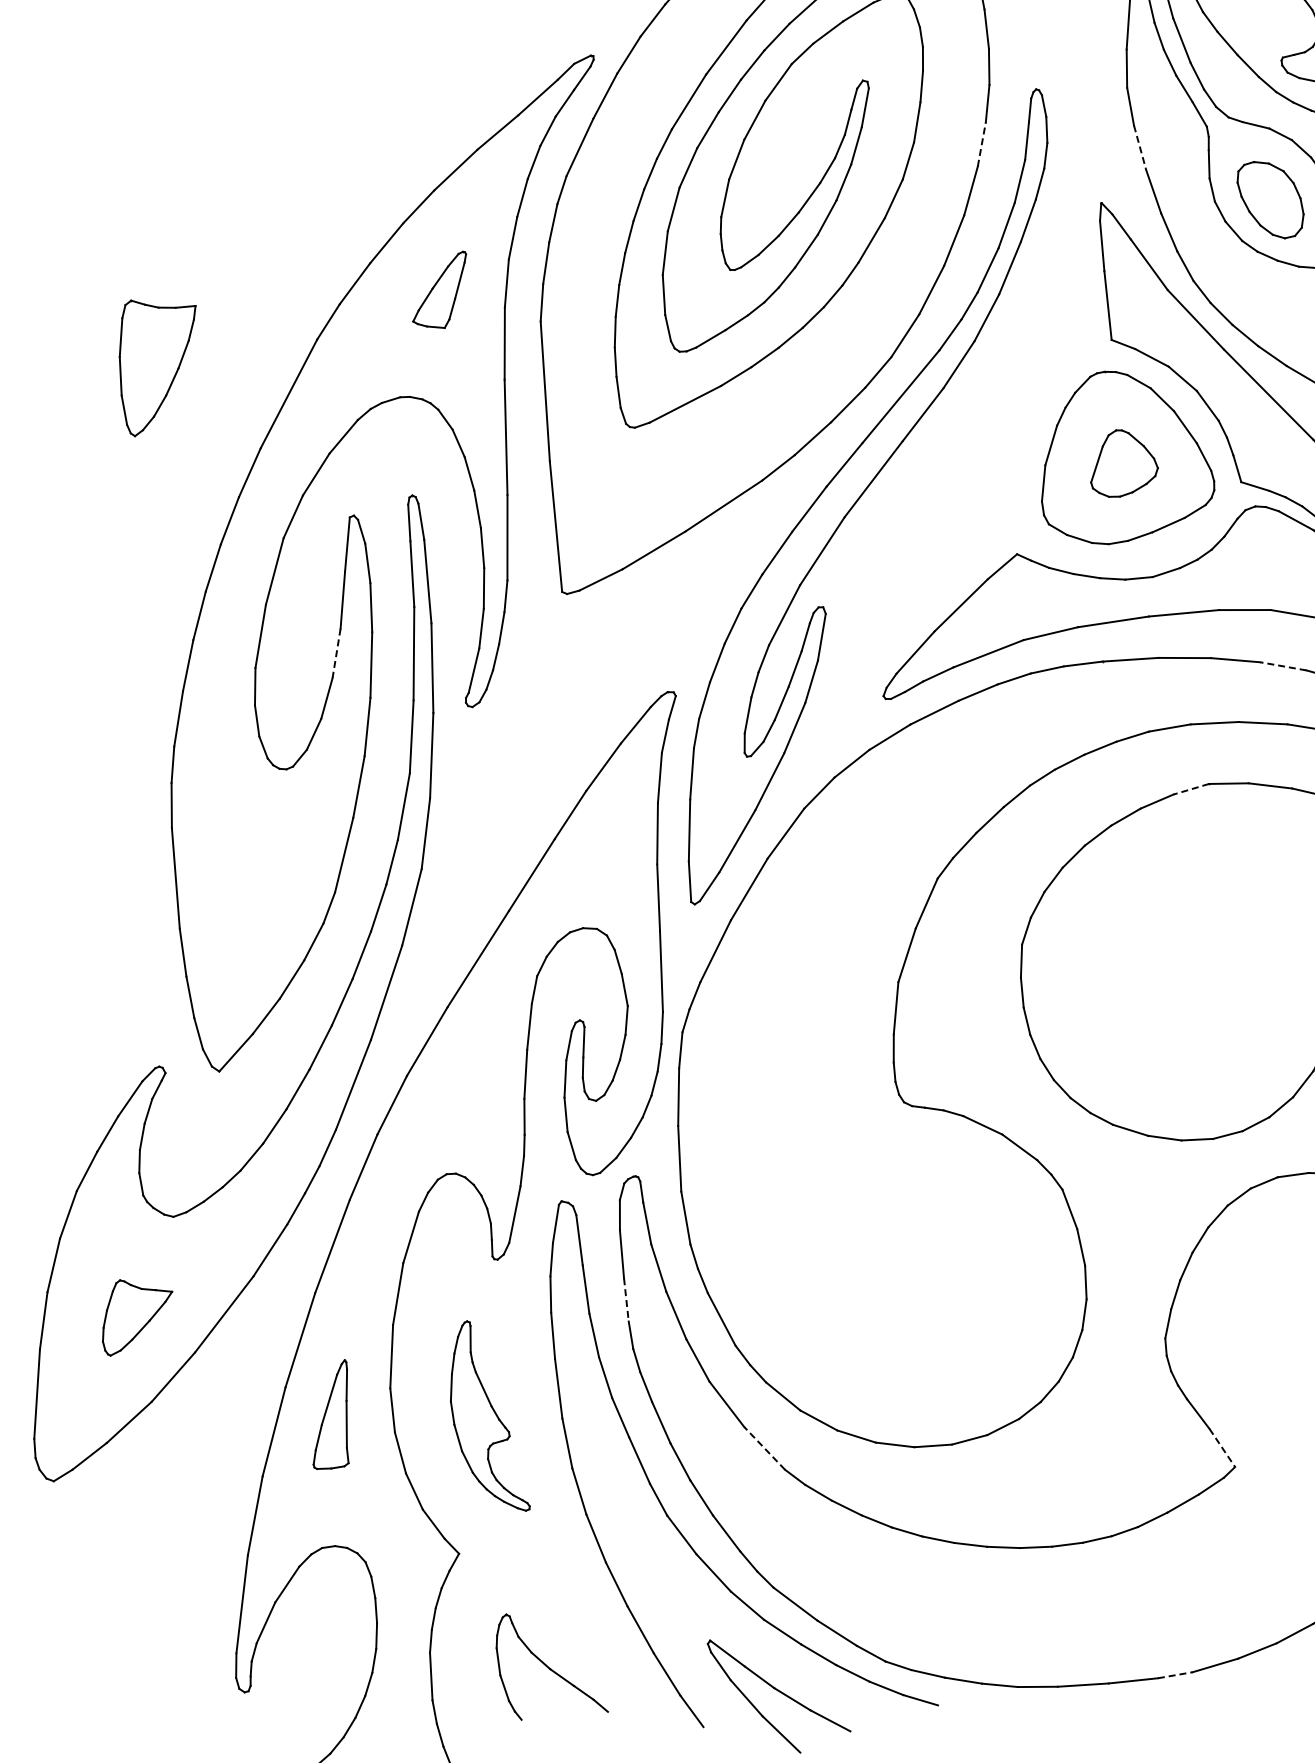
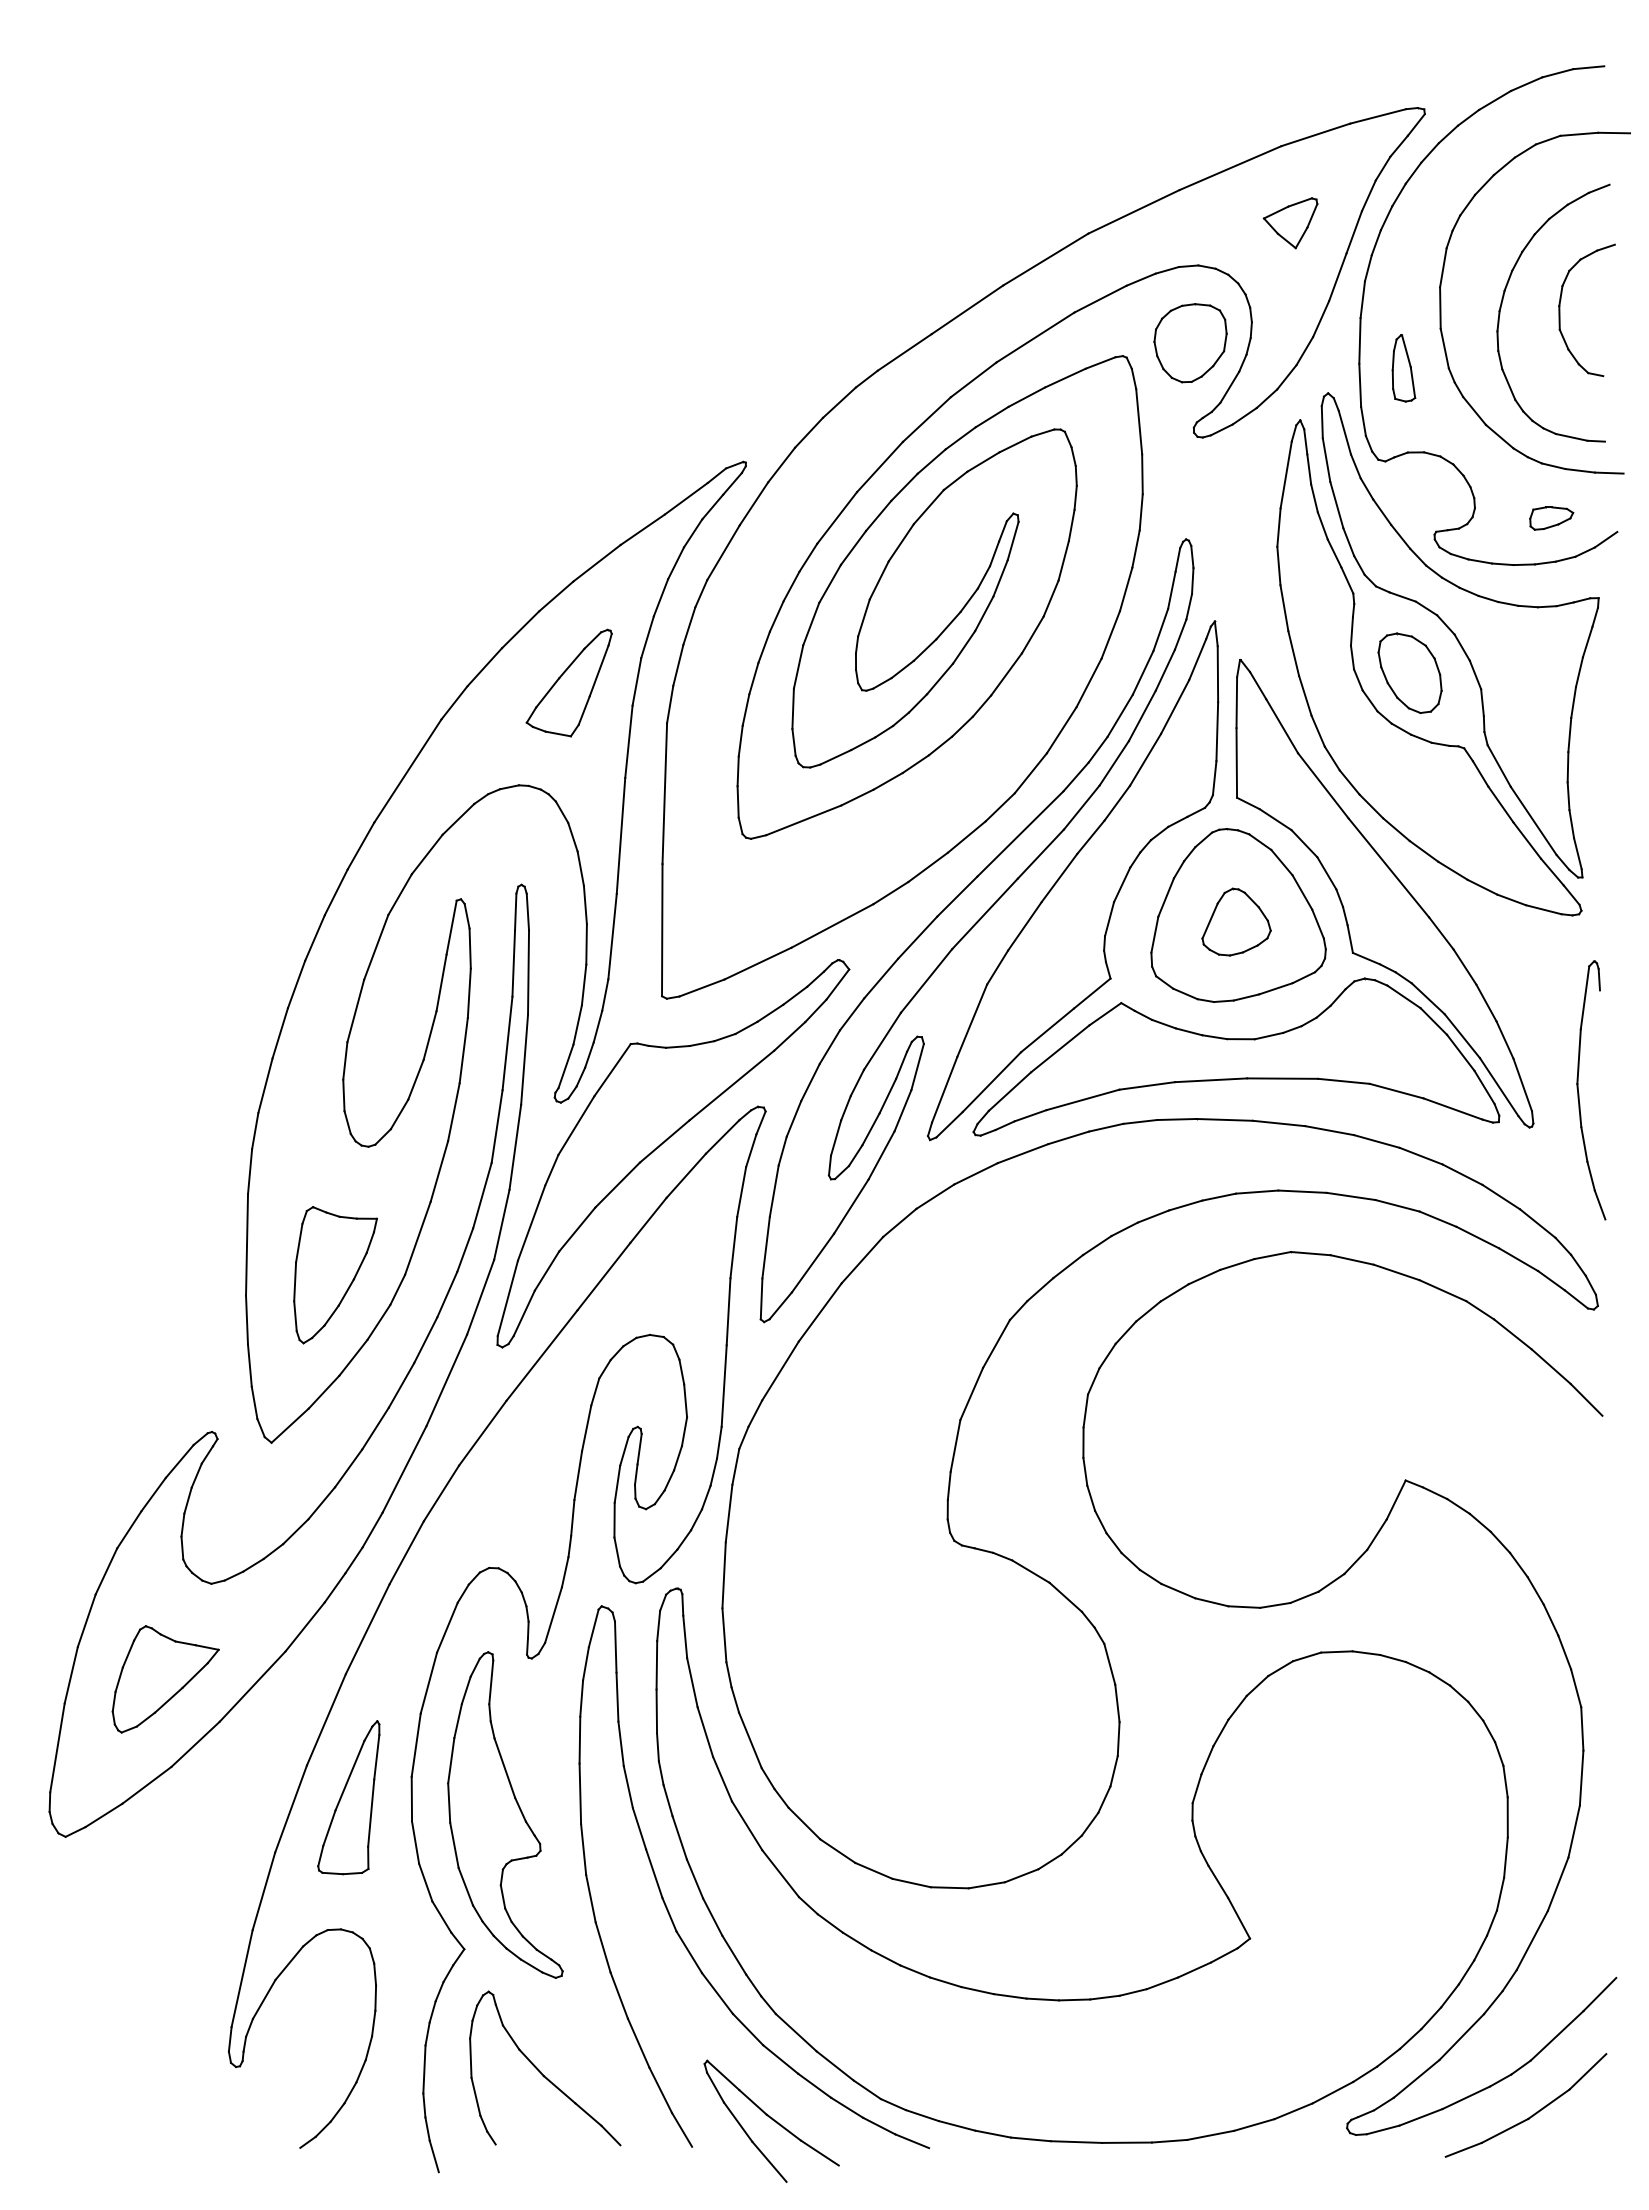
line: (982, 144) -> (1126, 589), dashed -> solid
line: (1140, 148) -> (1284, 608), dashed -> solid
part: (439, 290) -> (568, 682), size x1.43
part: (160, 366) -> (335, 1275), moved
part: (957, 437) -> (1073, 880), added
line: (336, 654) -> (429, 1036), dashed -> solid
line: (1282, 666) -> (1376, 1141), dashed -> solid
part: (579, 736) -> (665, 1142), added
line: (1191, 789) -> (1272, 1255), dashed -> solid
line: (626, 1299) -> (656, 1711), dashed -> solid
part: (137, 1315) -> (165, 1679), size x1.43
part: (329, 1414) -> (348, 1797), size x1.43
part: (486, 1416) -> (505, 1814), size x1.67
line: (764, 1448) -> (780, 1873), dashed -> solid
line: (1222, 1448) -> (1239, 1918), dashed -> solid
part: (550, 1663) -> (545, 2068), size x1.43
line: (1175, 1675) -> (1169, 2141), dashed -> solid

